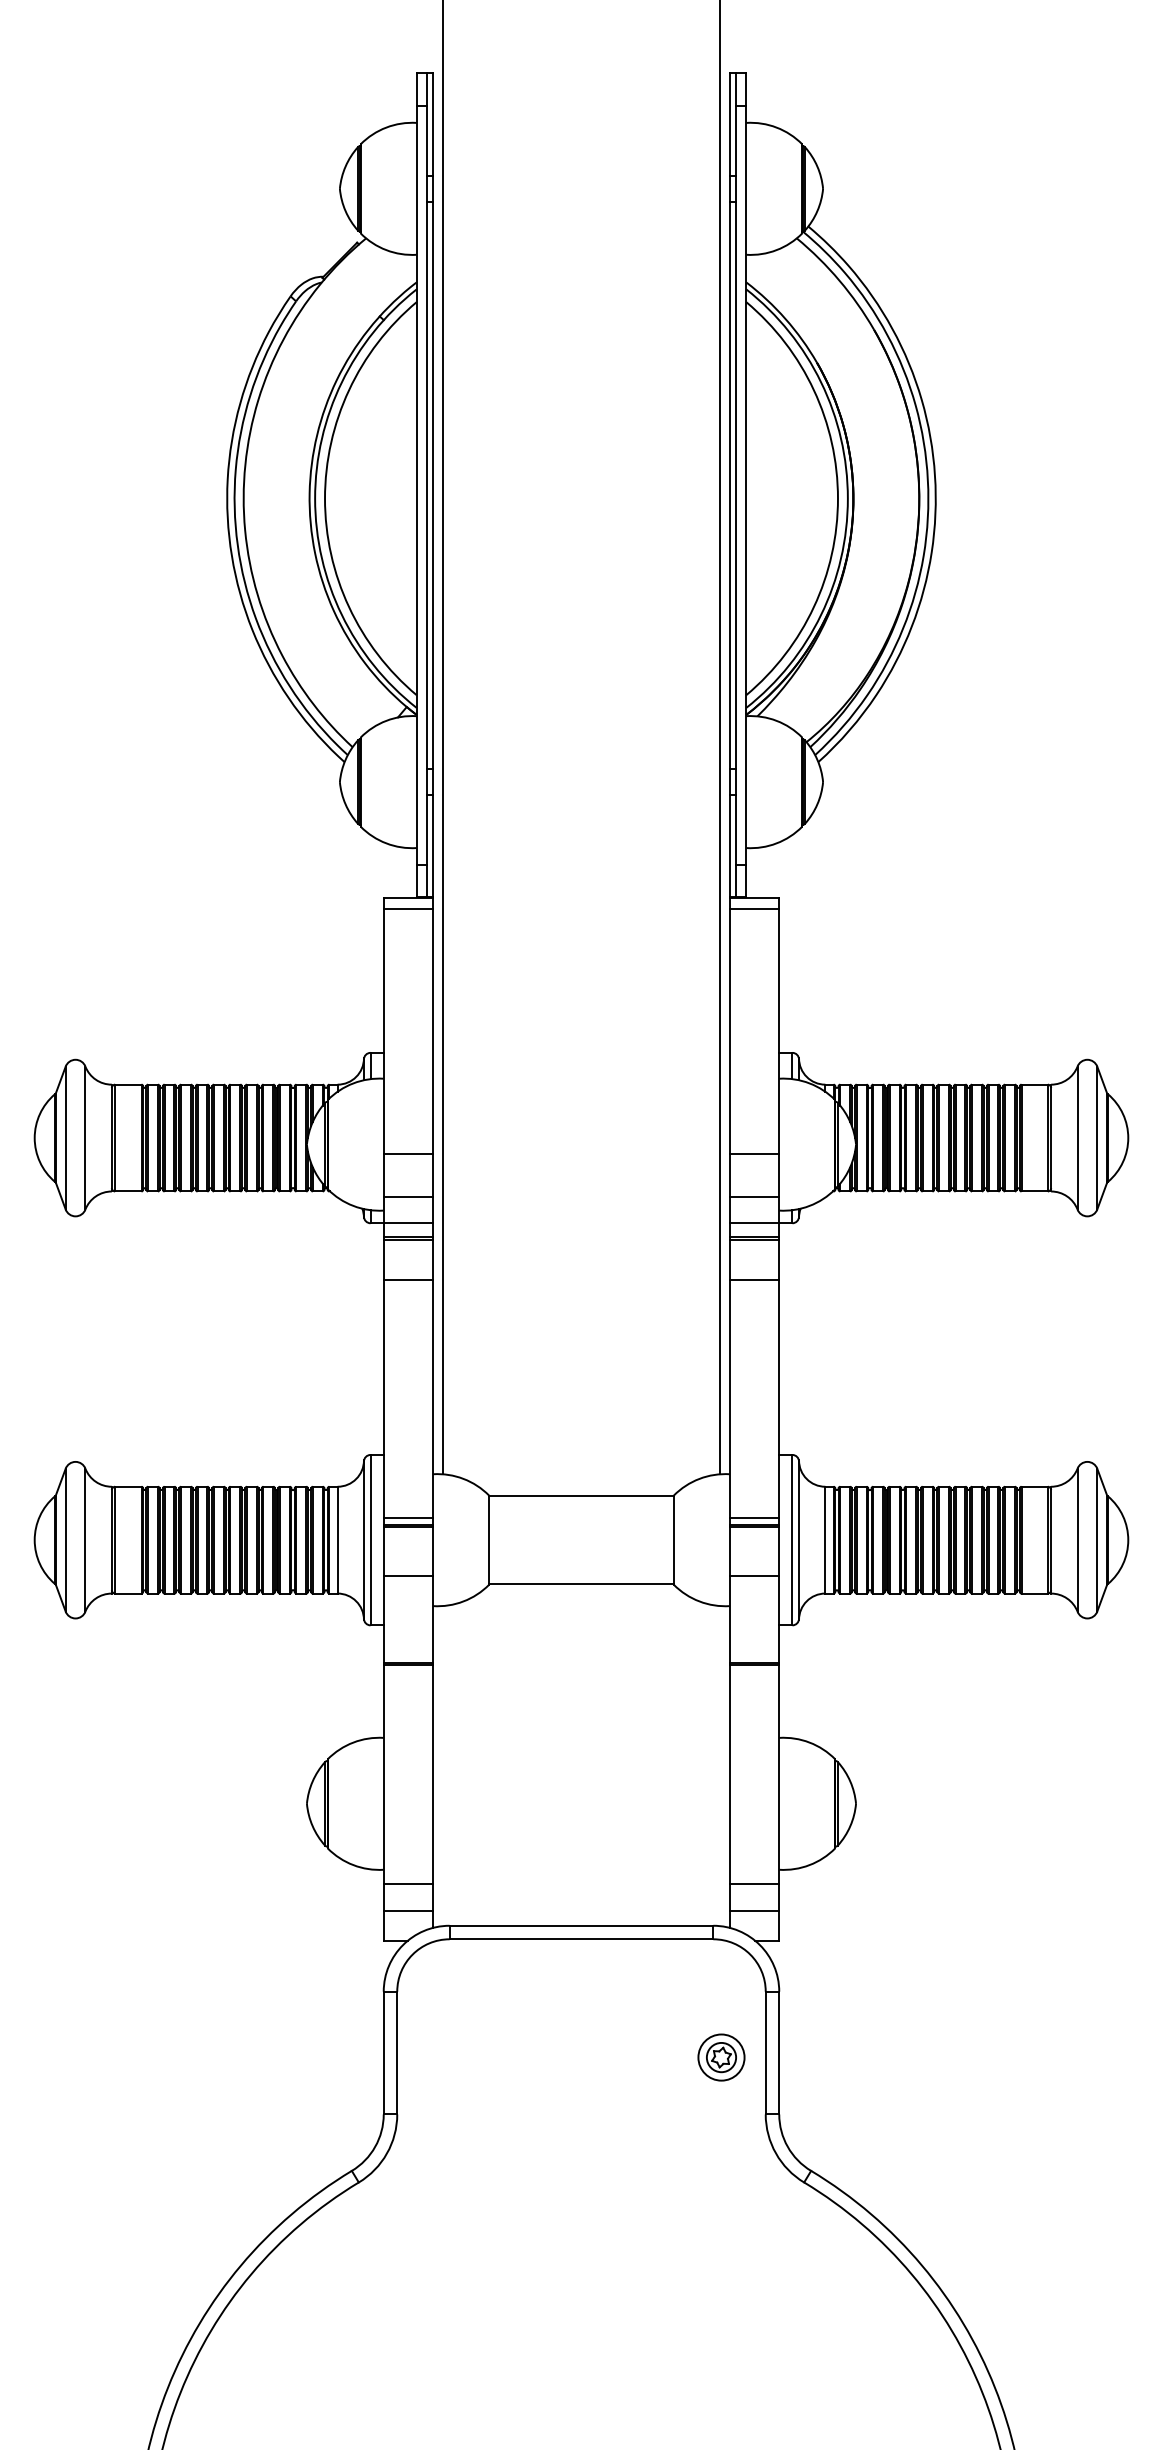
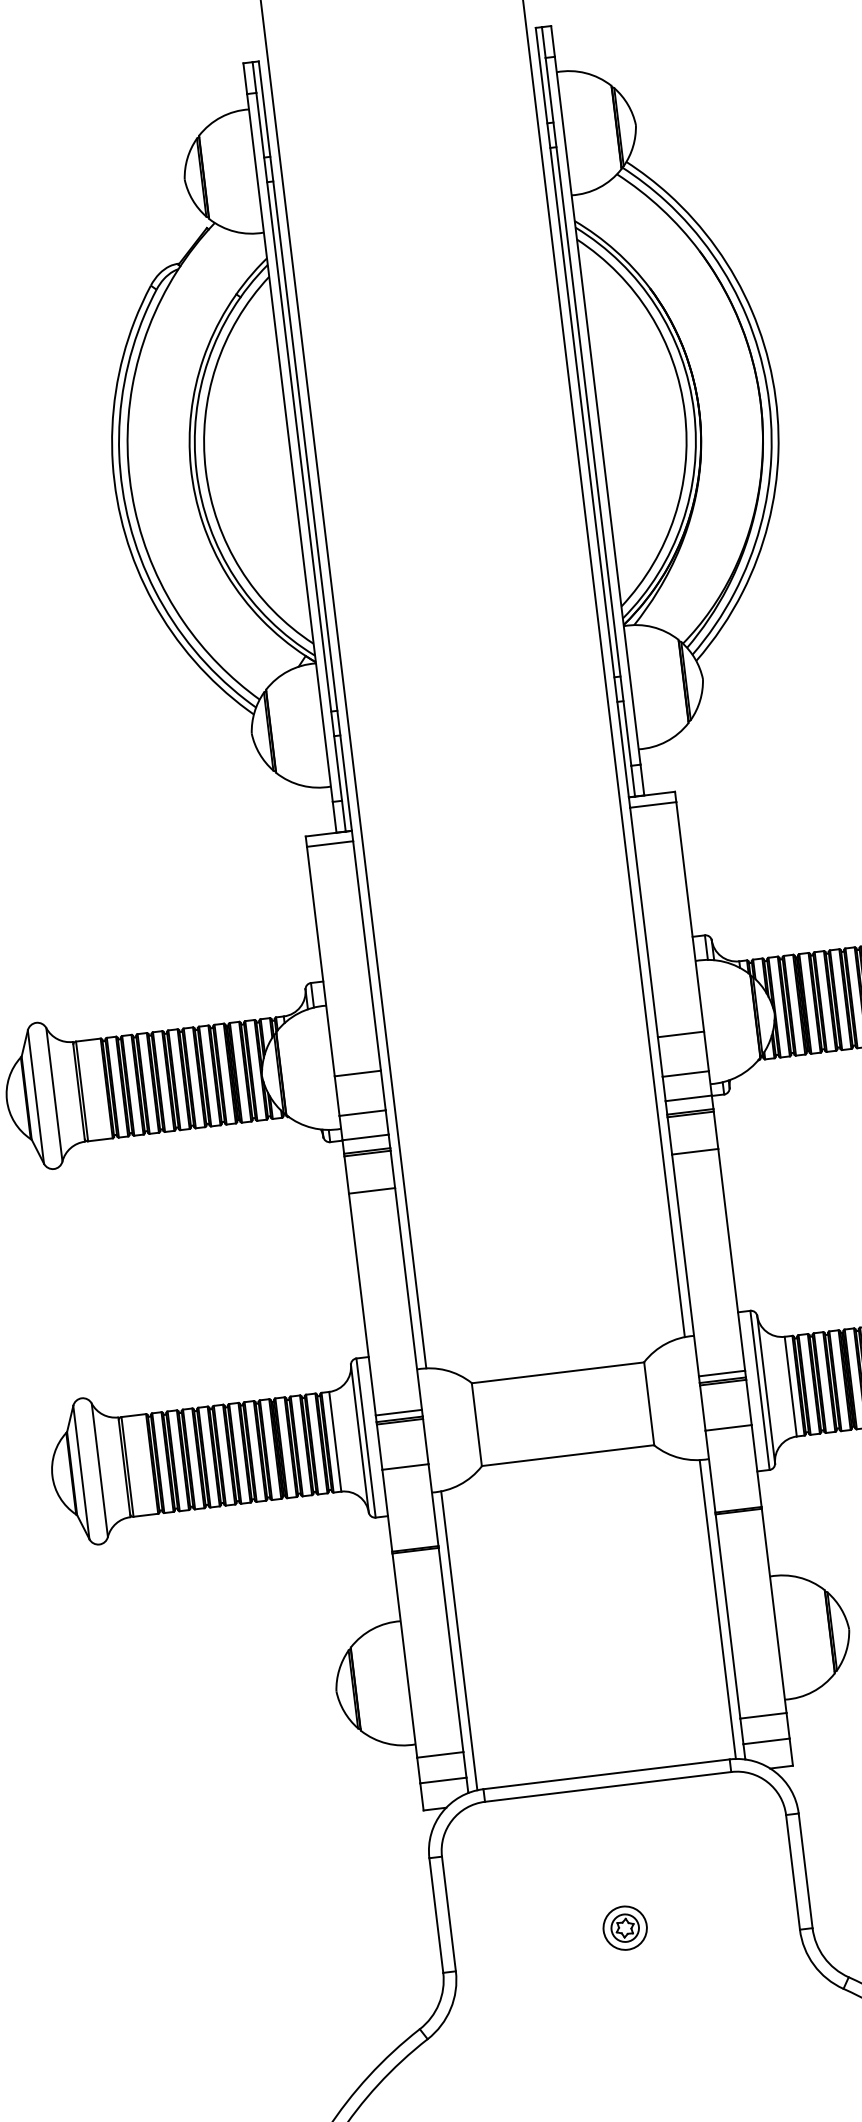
line: (443, 1766) -> (459, 1641), added
line: (719, 1766) -> (717, 1609), added
part: (721, 2057) -> (625, 1928), moved

